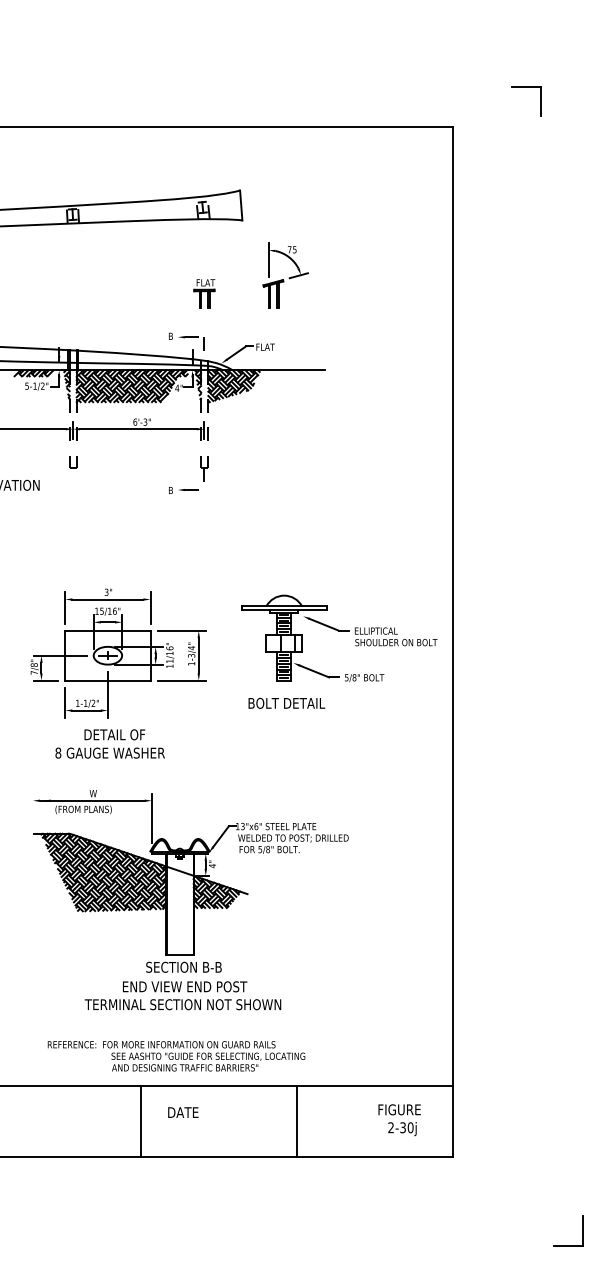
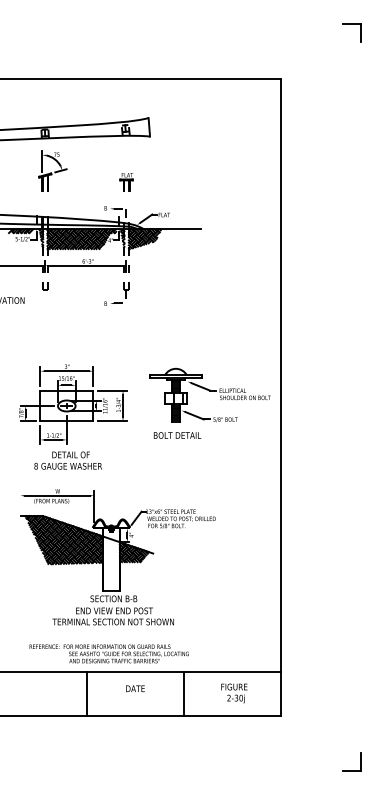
part: (525, 87) -> (351, 24), moved
part: (285, 275) -> (52, 170), moved
text: (183, 1112) -> (135, 688), moved
text: (399, 1120) -> (234, 693), moved

